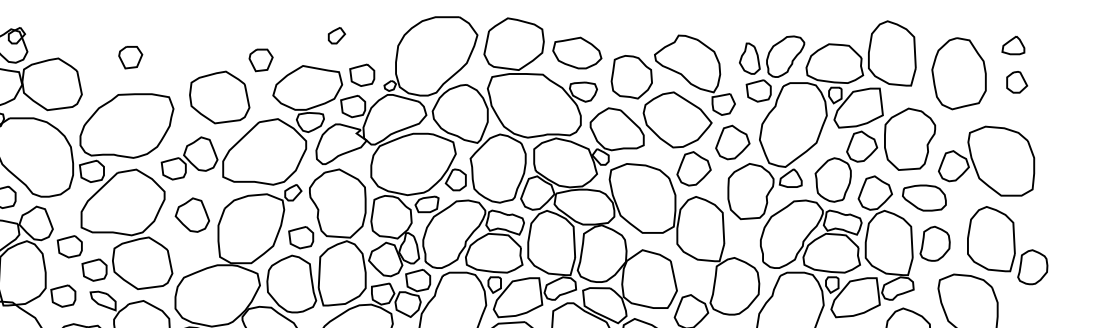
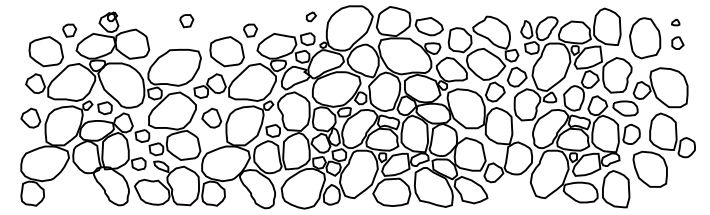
part: (335, 35) -> (310, 16), moved
part: (1012, 45) -> (675, 22), size x0.6
part: (130, 58) -> (186, 21), moved

